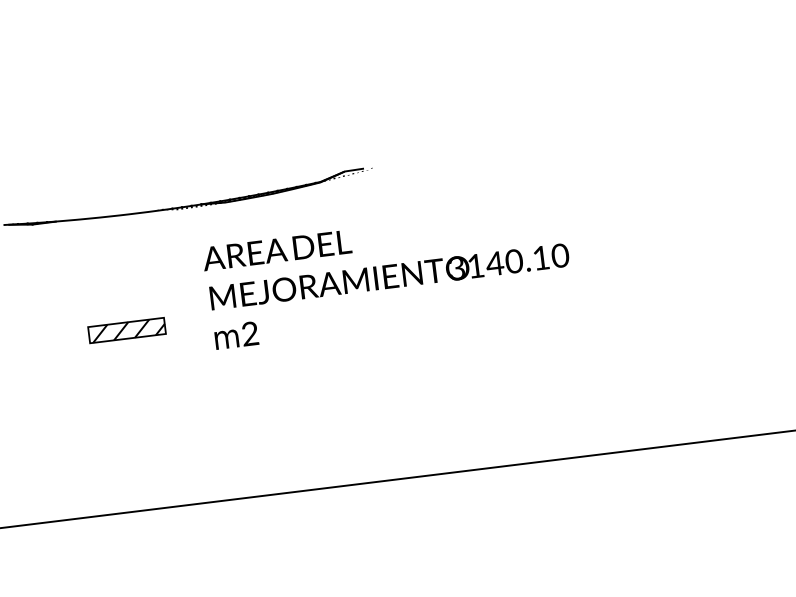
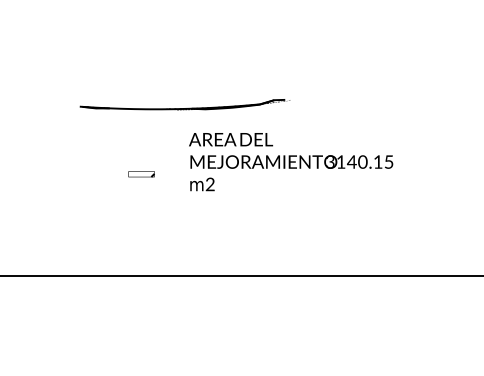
text: (559, 254) -> (388, 161), 3140.10 -> 3140.15
part: (126, 331) -> (141, 174), size x0.6

